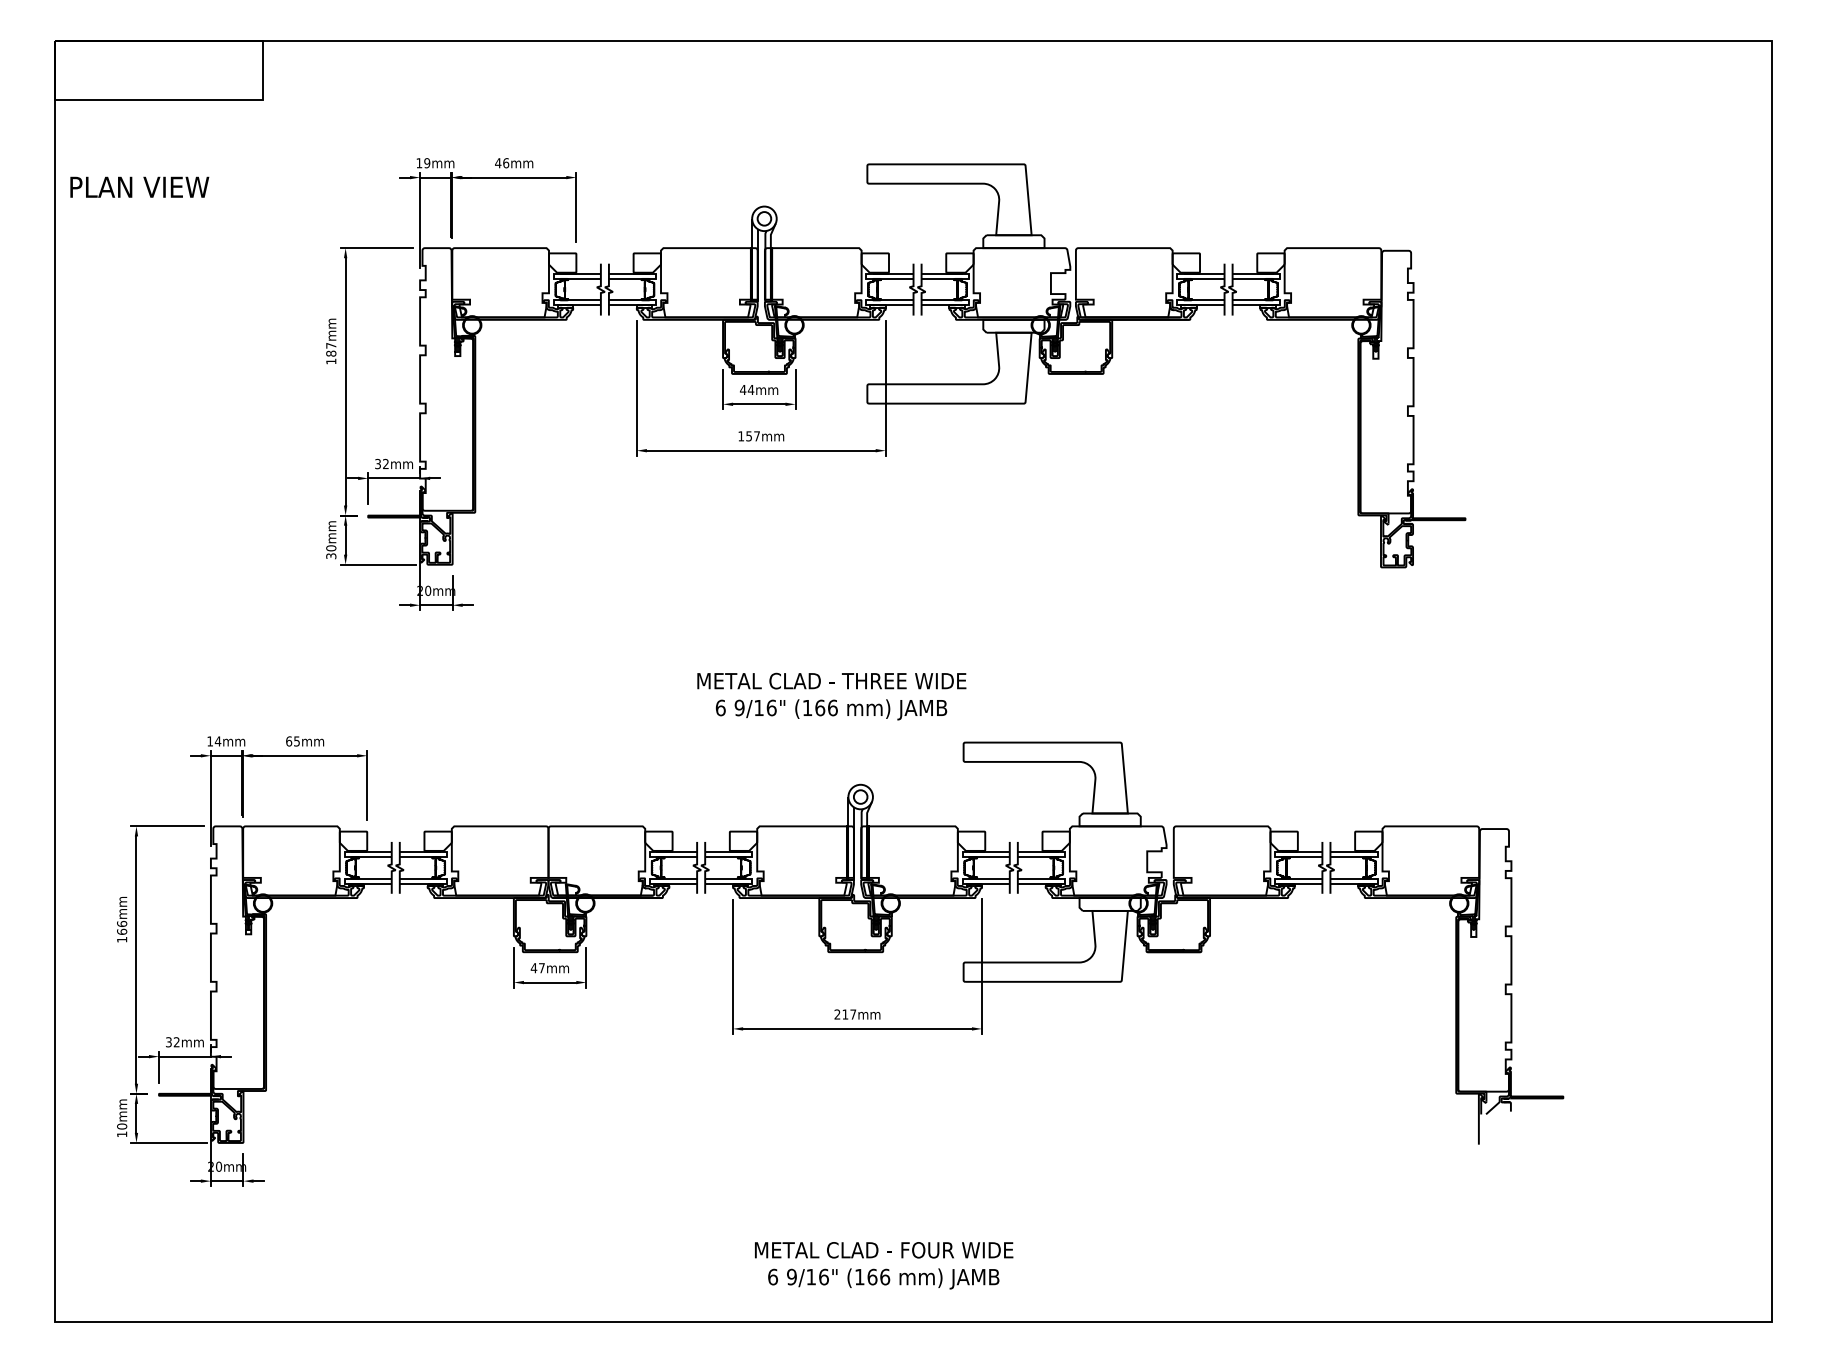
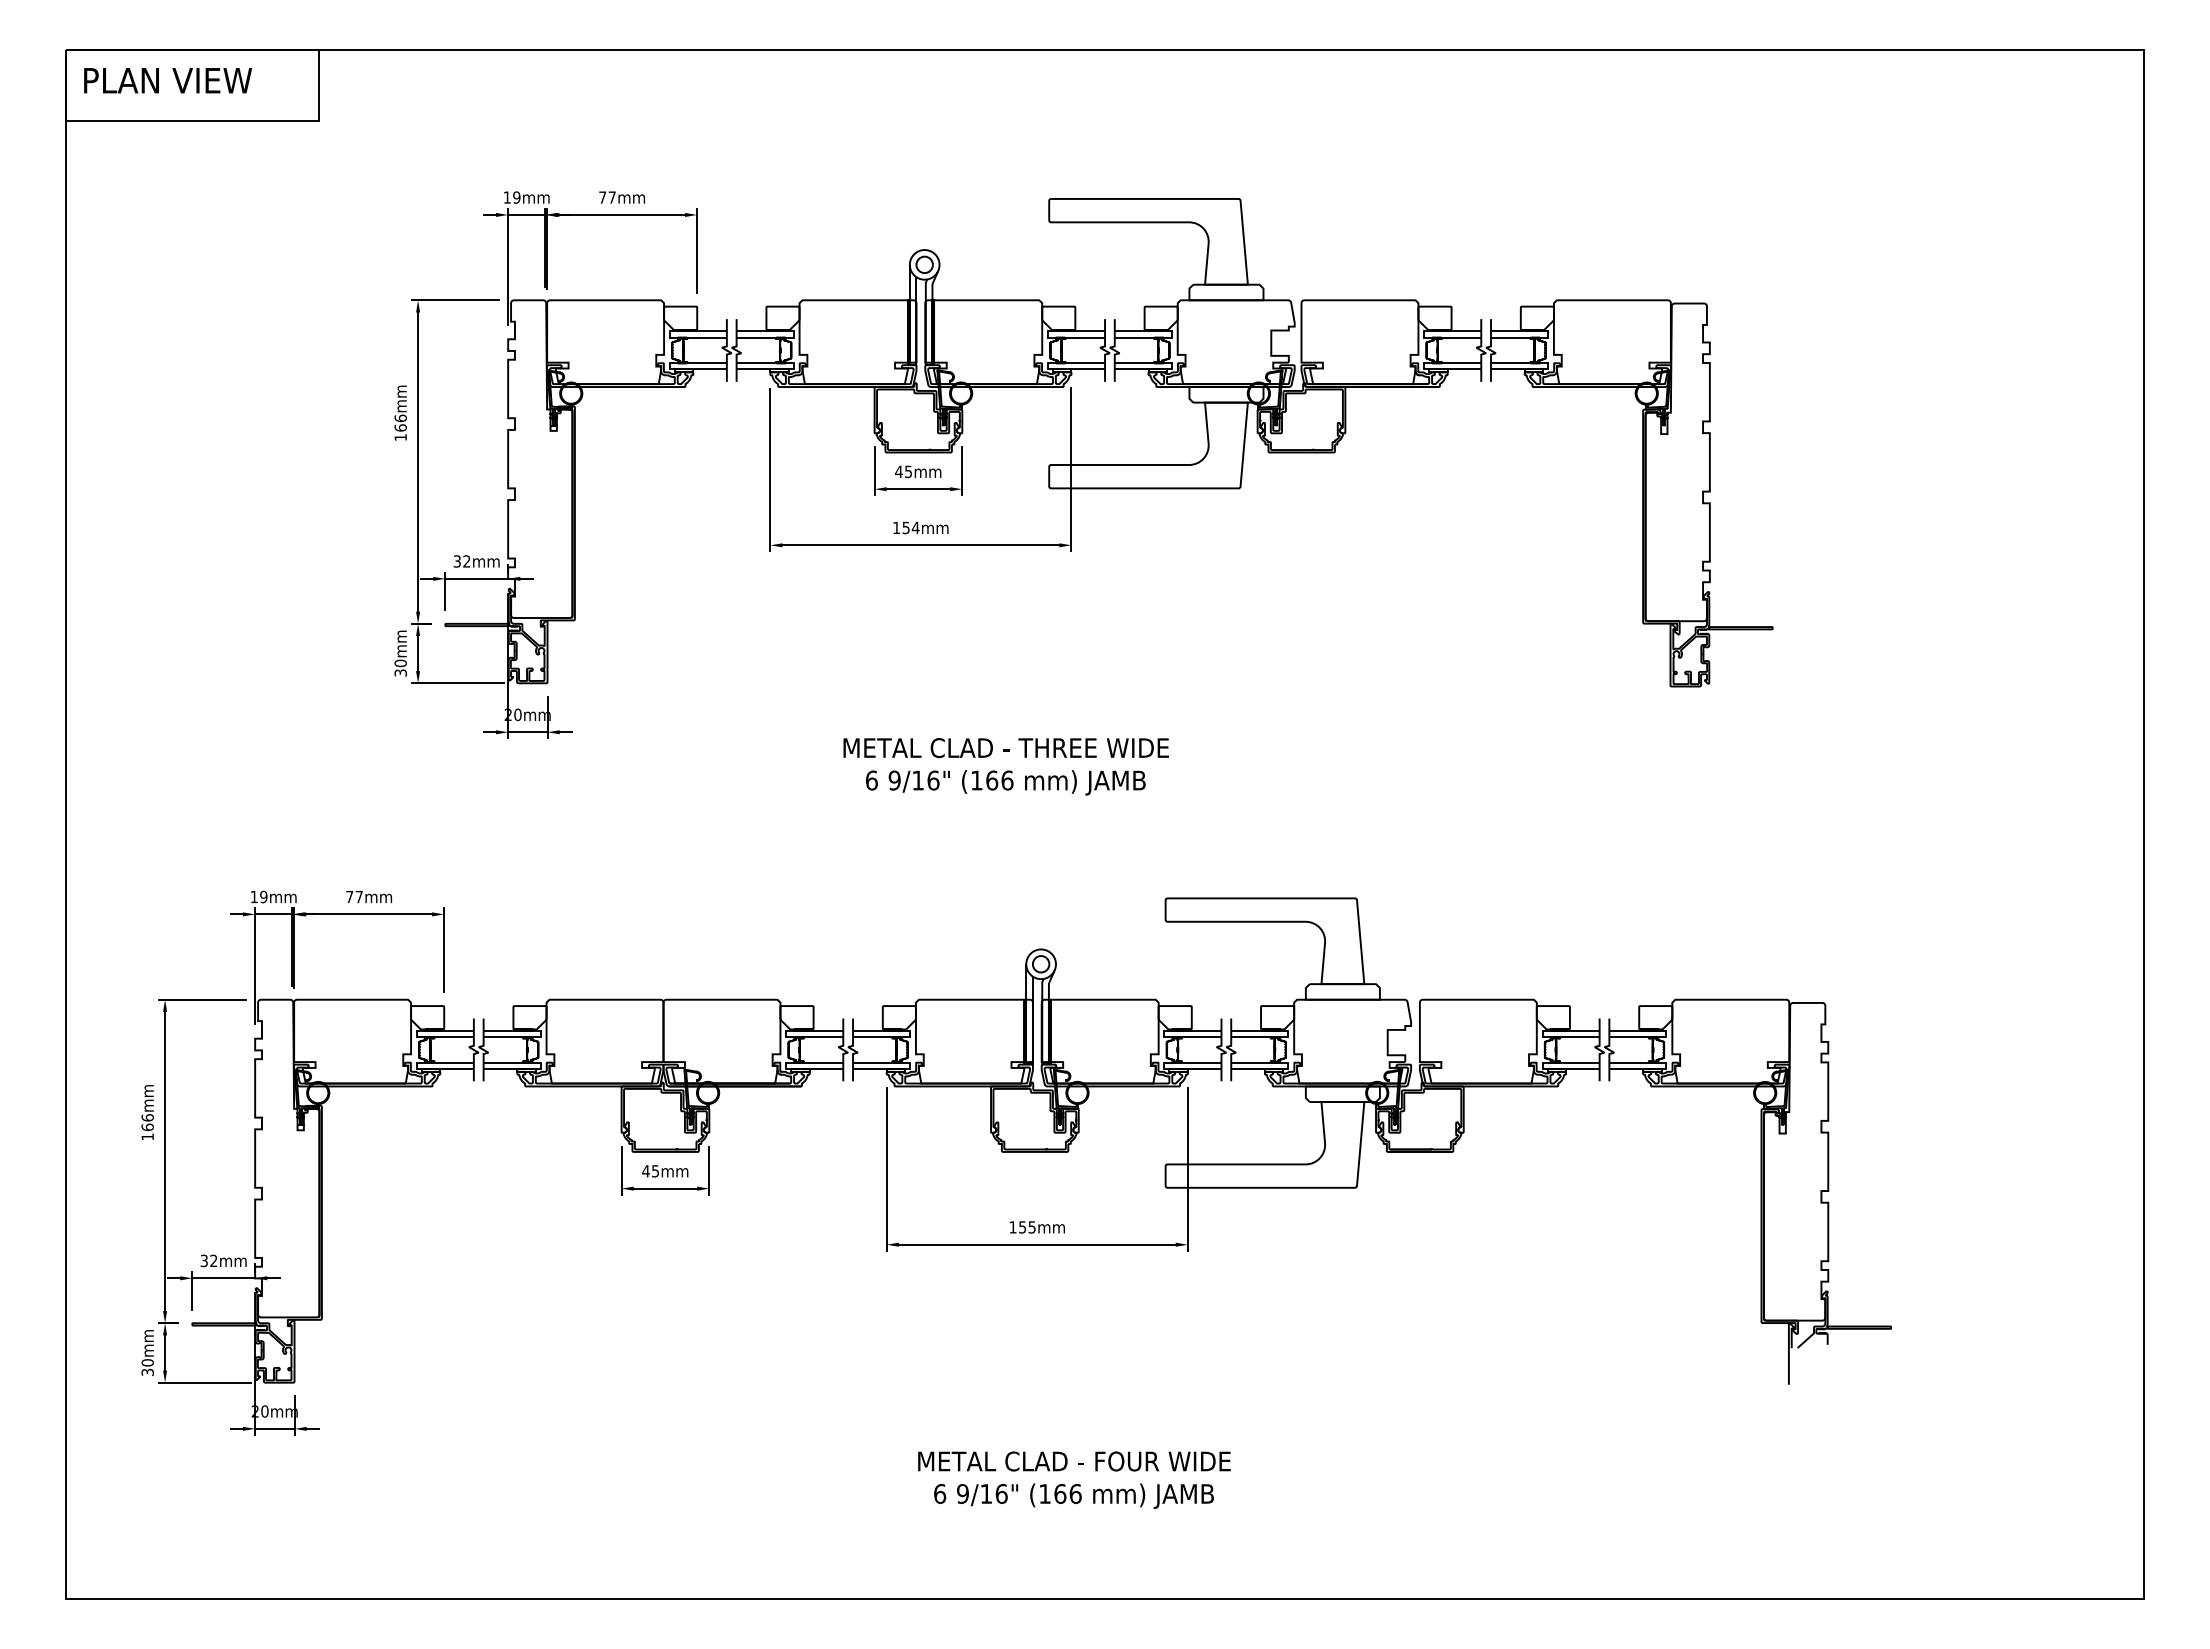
text: (502, 163) -> (607, 197), 46mm -> 77mm
text: (140, 187) -> (168, 80), moved
text: (331, 349) -> (400, 422), 187mm -> 166mm
text: (751, 389) -> (908, 471), 44mm -> 45mm
text: (756, 435) -> (915, 527), 157mm -> 154mm
text: (831, 696) -> (1005, 766), moved
text: (217, 741) -> (263, 896), 14mm -> 19mm
text: (293, 741) -> (354, 896), 65mm -> 77mm
text: (541, 968) -> (655, 1171), 47mm -> 45mm
text: (845, 1014) -> (1022, 1227), 217mm -> 155mm
text: (121, 1133) -> (147, 1371), 10mm -> 30mm
text: (884, 1265) -> (1074, 1479), moved

